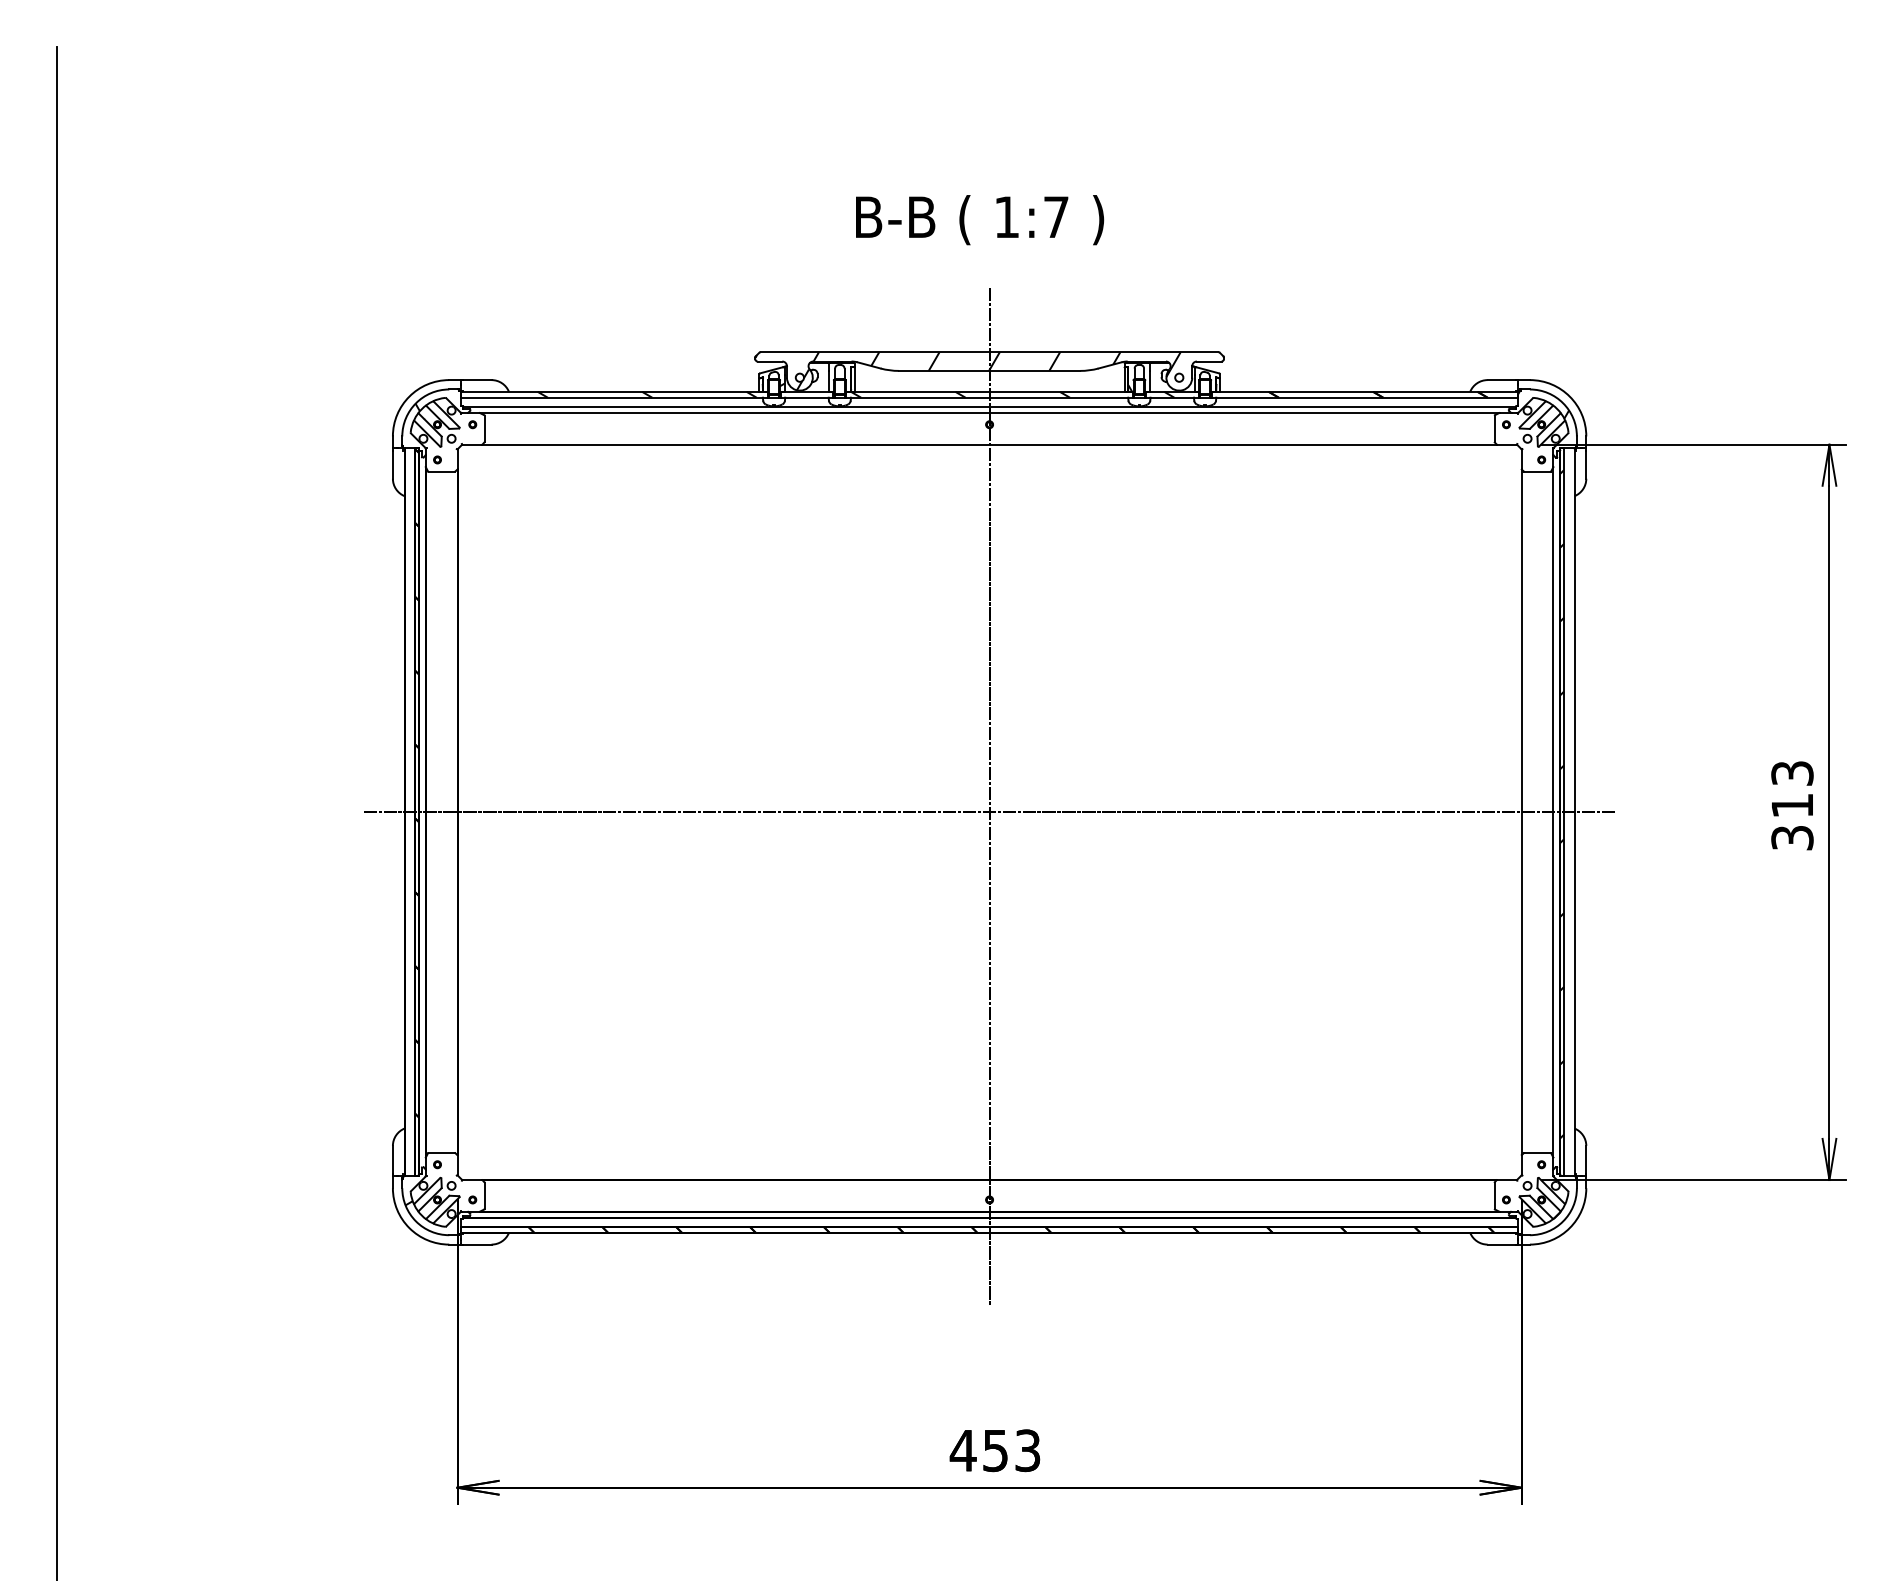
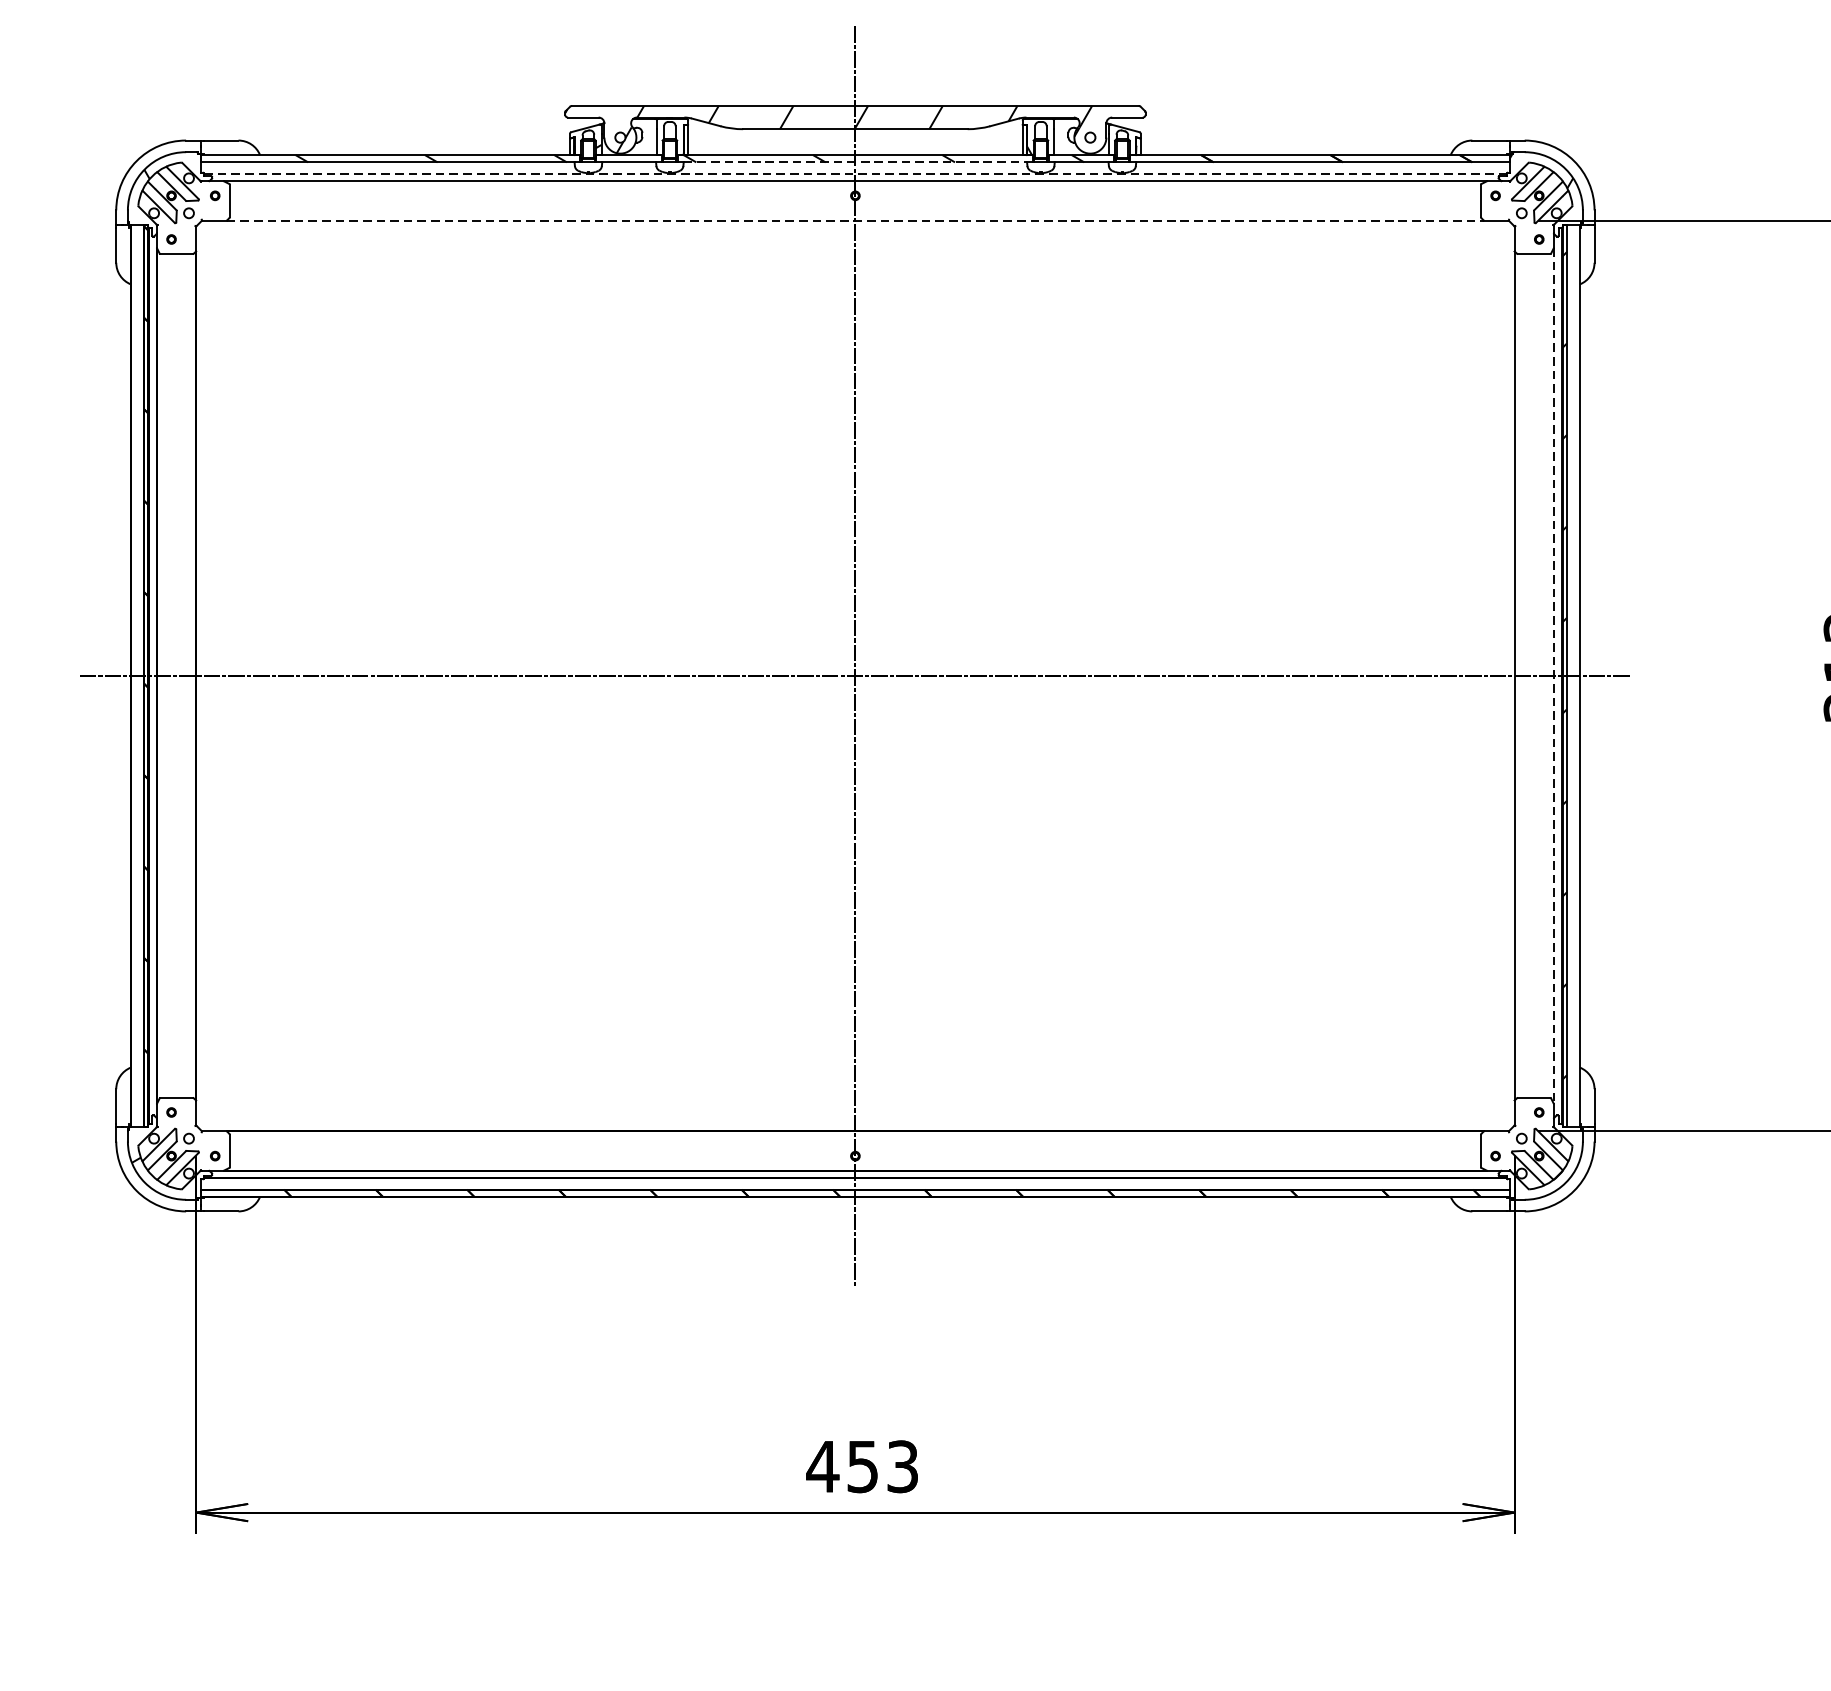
line: (989, 397) -> (855, 162), solid -> dashed
line: (989, 407) -> (855, 174), solid -> dashed
line: (989, 444) -> (855, 220), solid -> dashed
line: (1553, 812) -> (1553, 676), solid -> dashed

